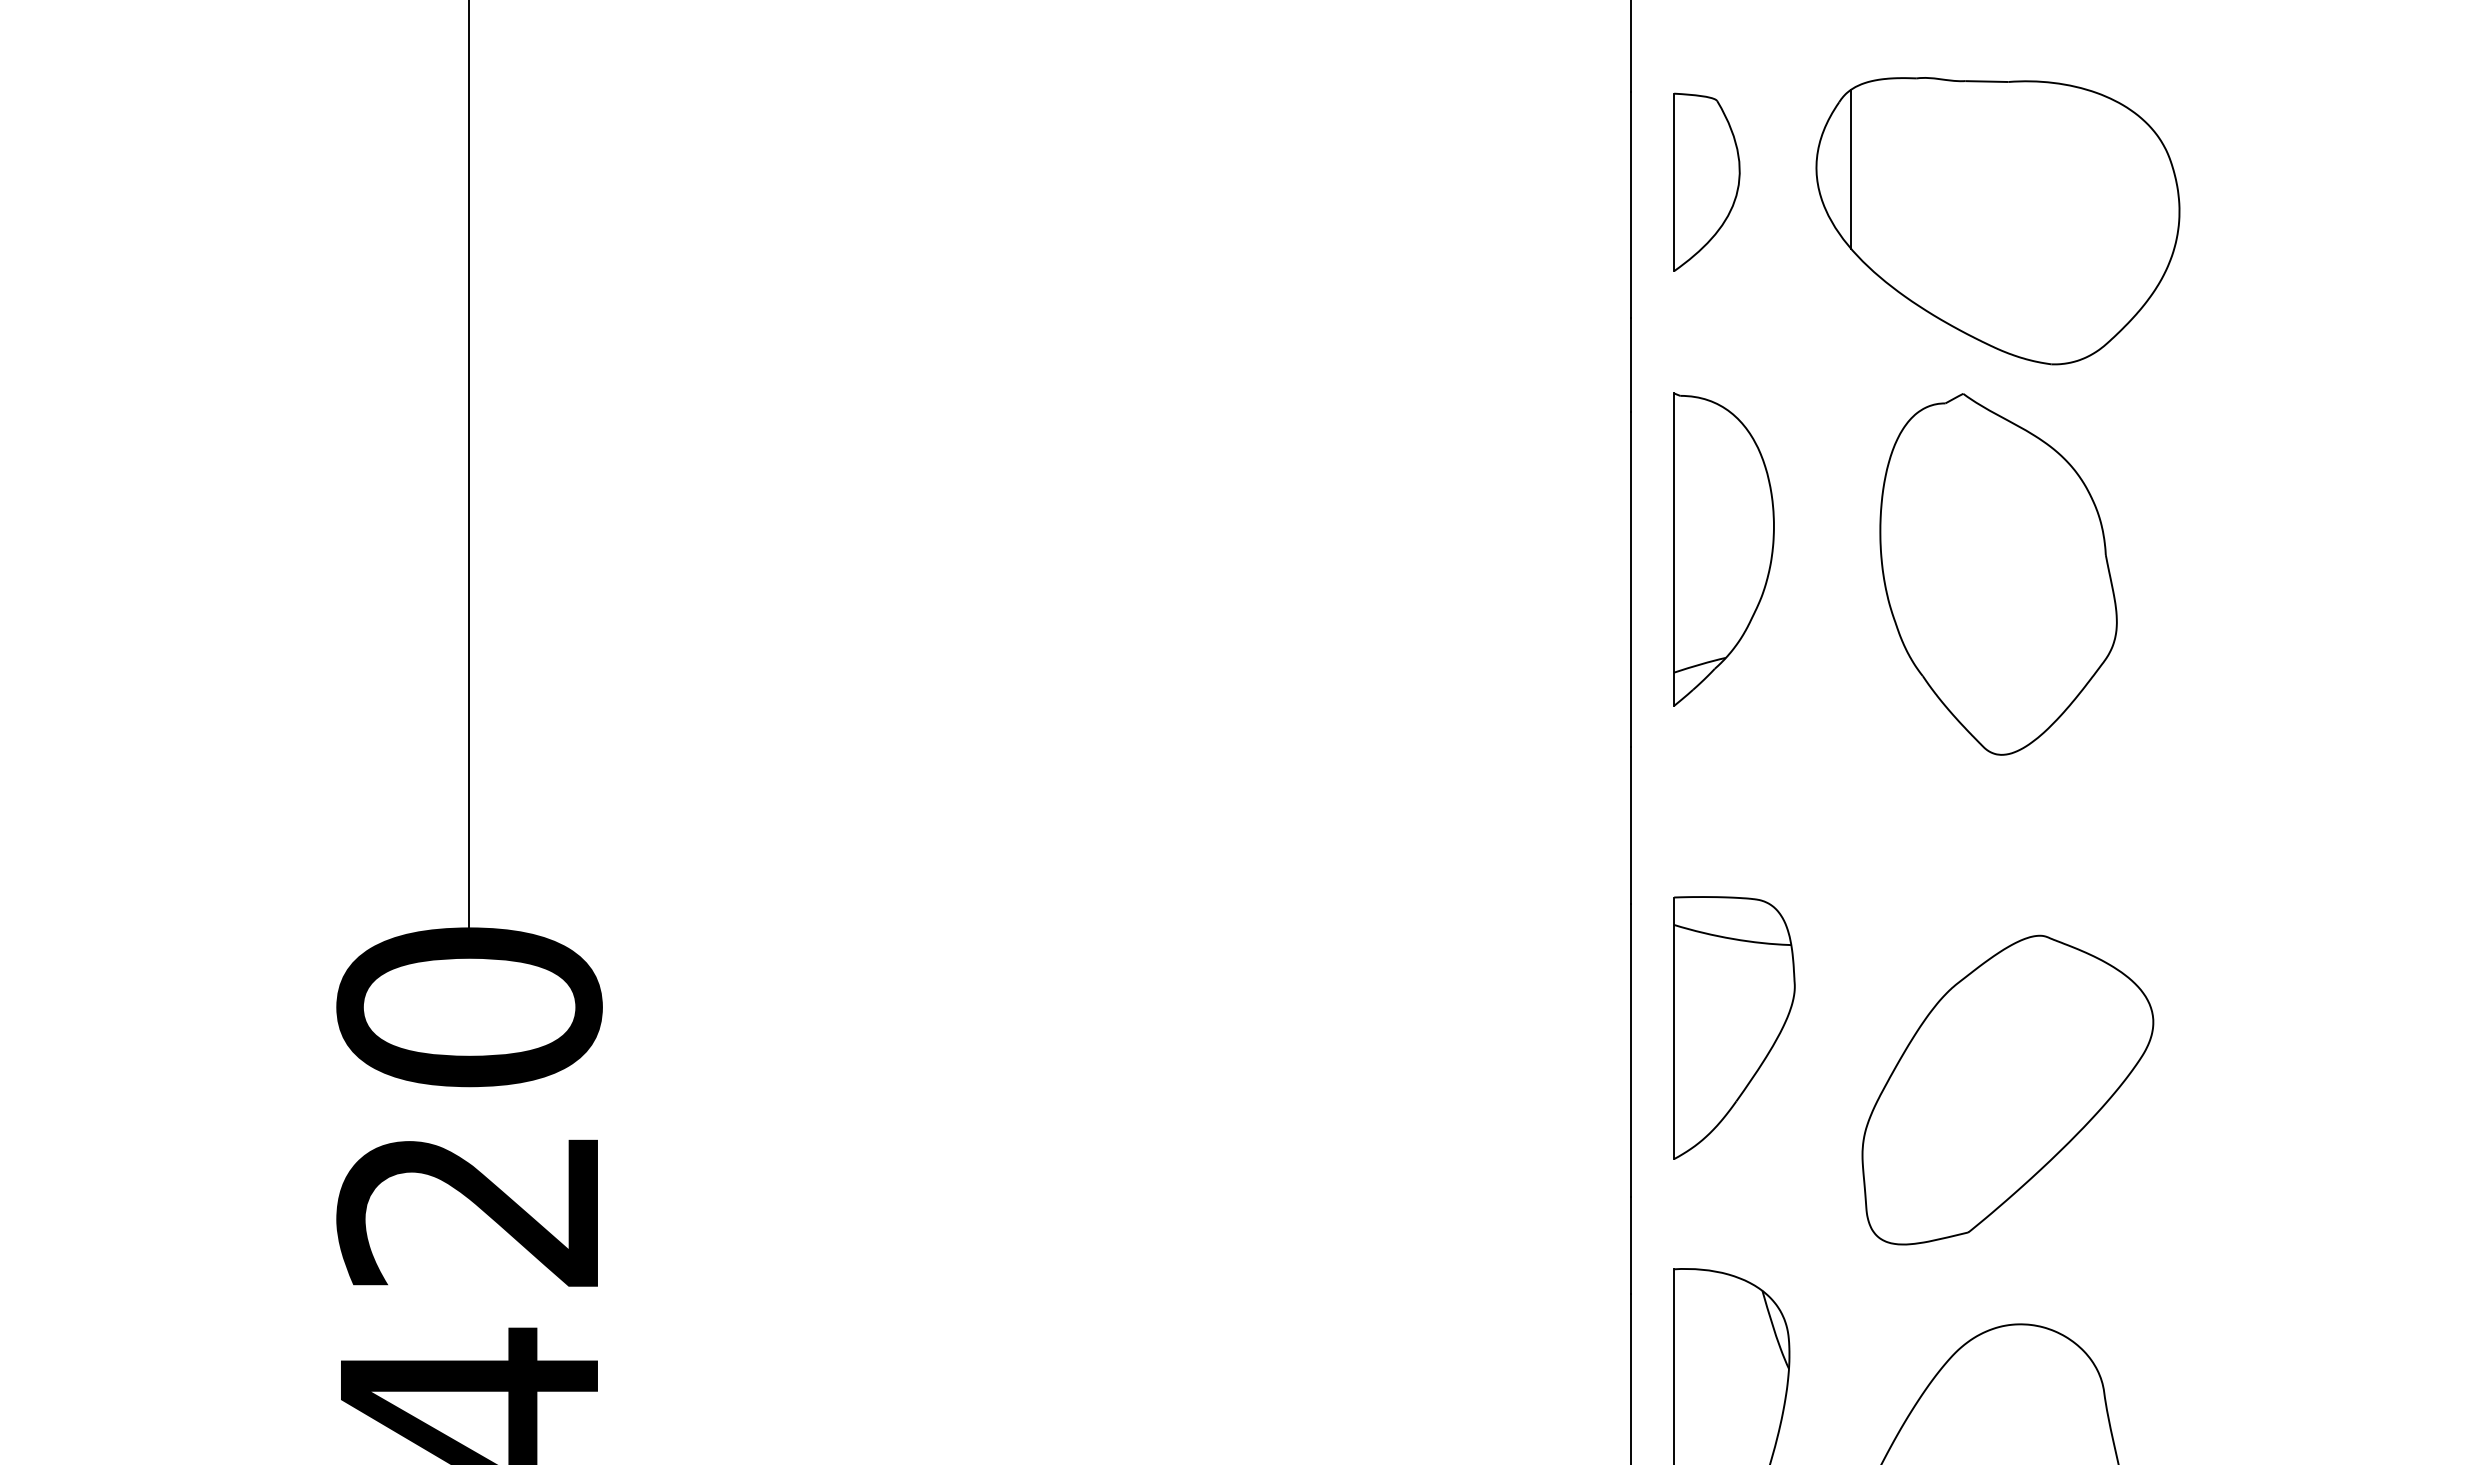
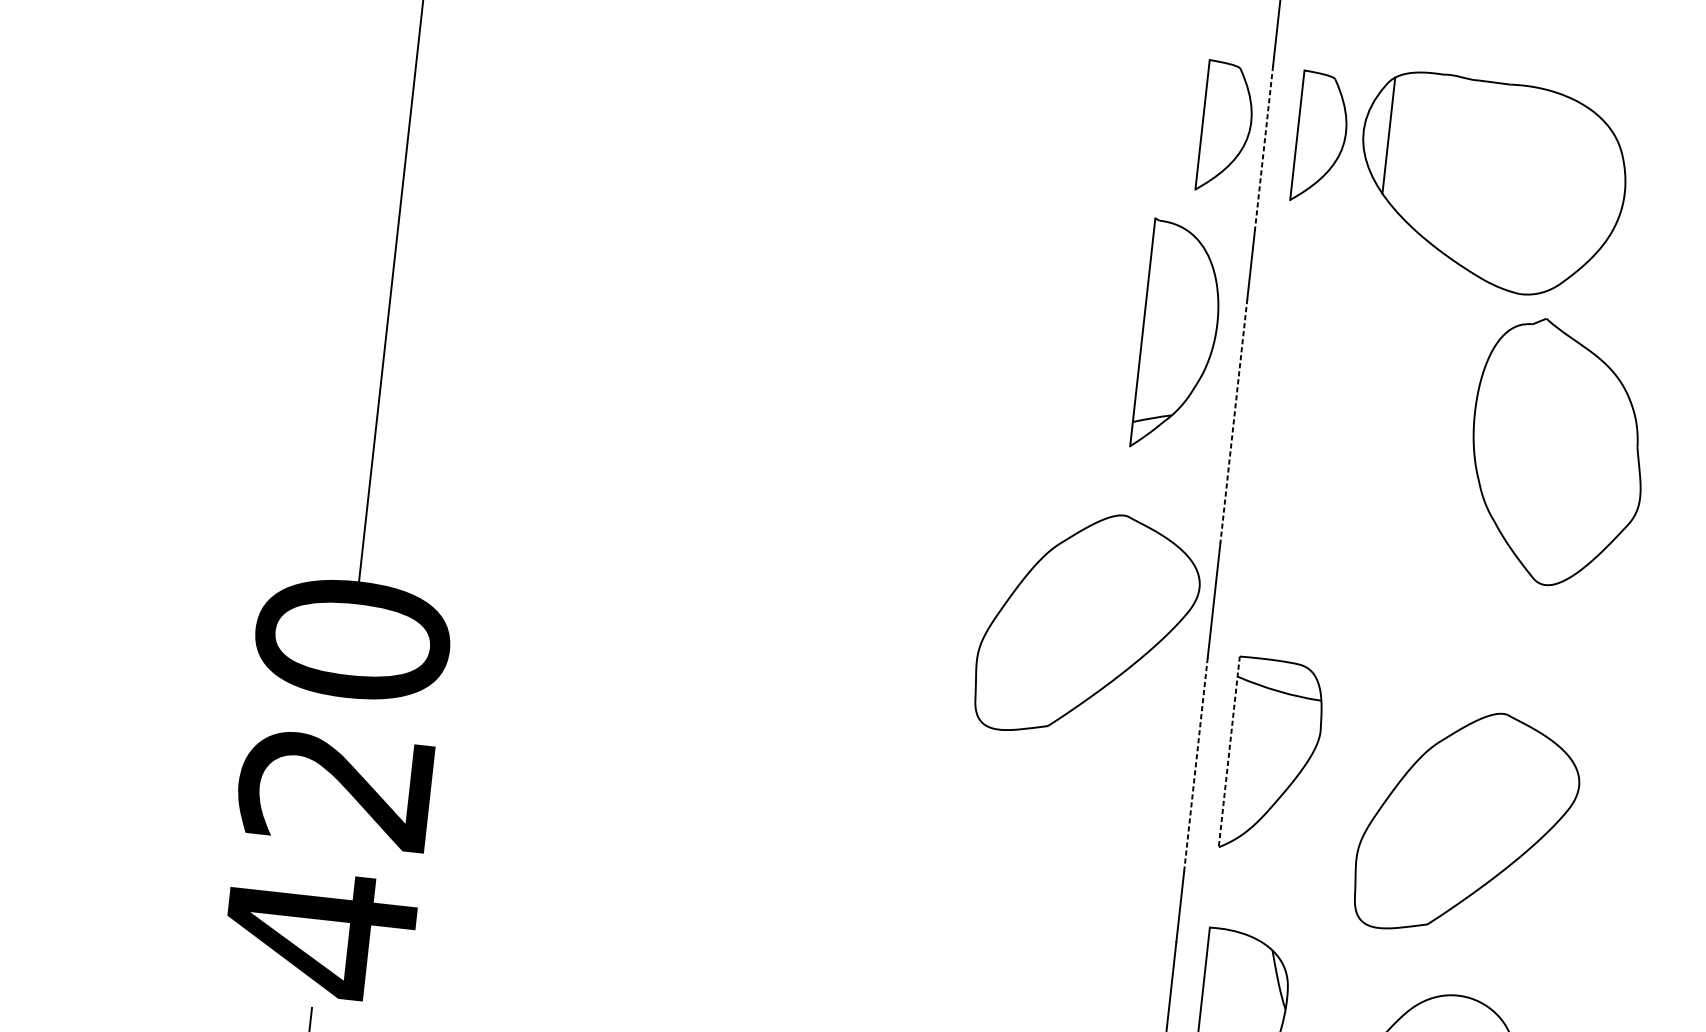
part: (1576, 181) -> (1226, 126), added
line: (1630, 205) -> (1263, 148), solid -> dashed
part: (1997, 221) -> (1491, 185), moved
part: (1723, 549) -> (1178, 336), moved
part: (1998, 574) -> (1557, 453), moved
line: (1630, 579) -> (1233, 421), solid -> dashed
part: (1463, 877) -> (1087, 625), added
line: (1674, 1028) -> (1229, 752), solid -> dashed
line: (1630, 1050) -> (1195, 764), solid -> dashed

